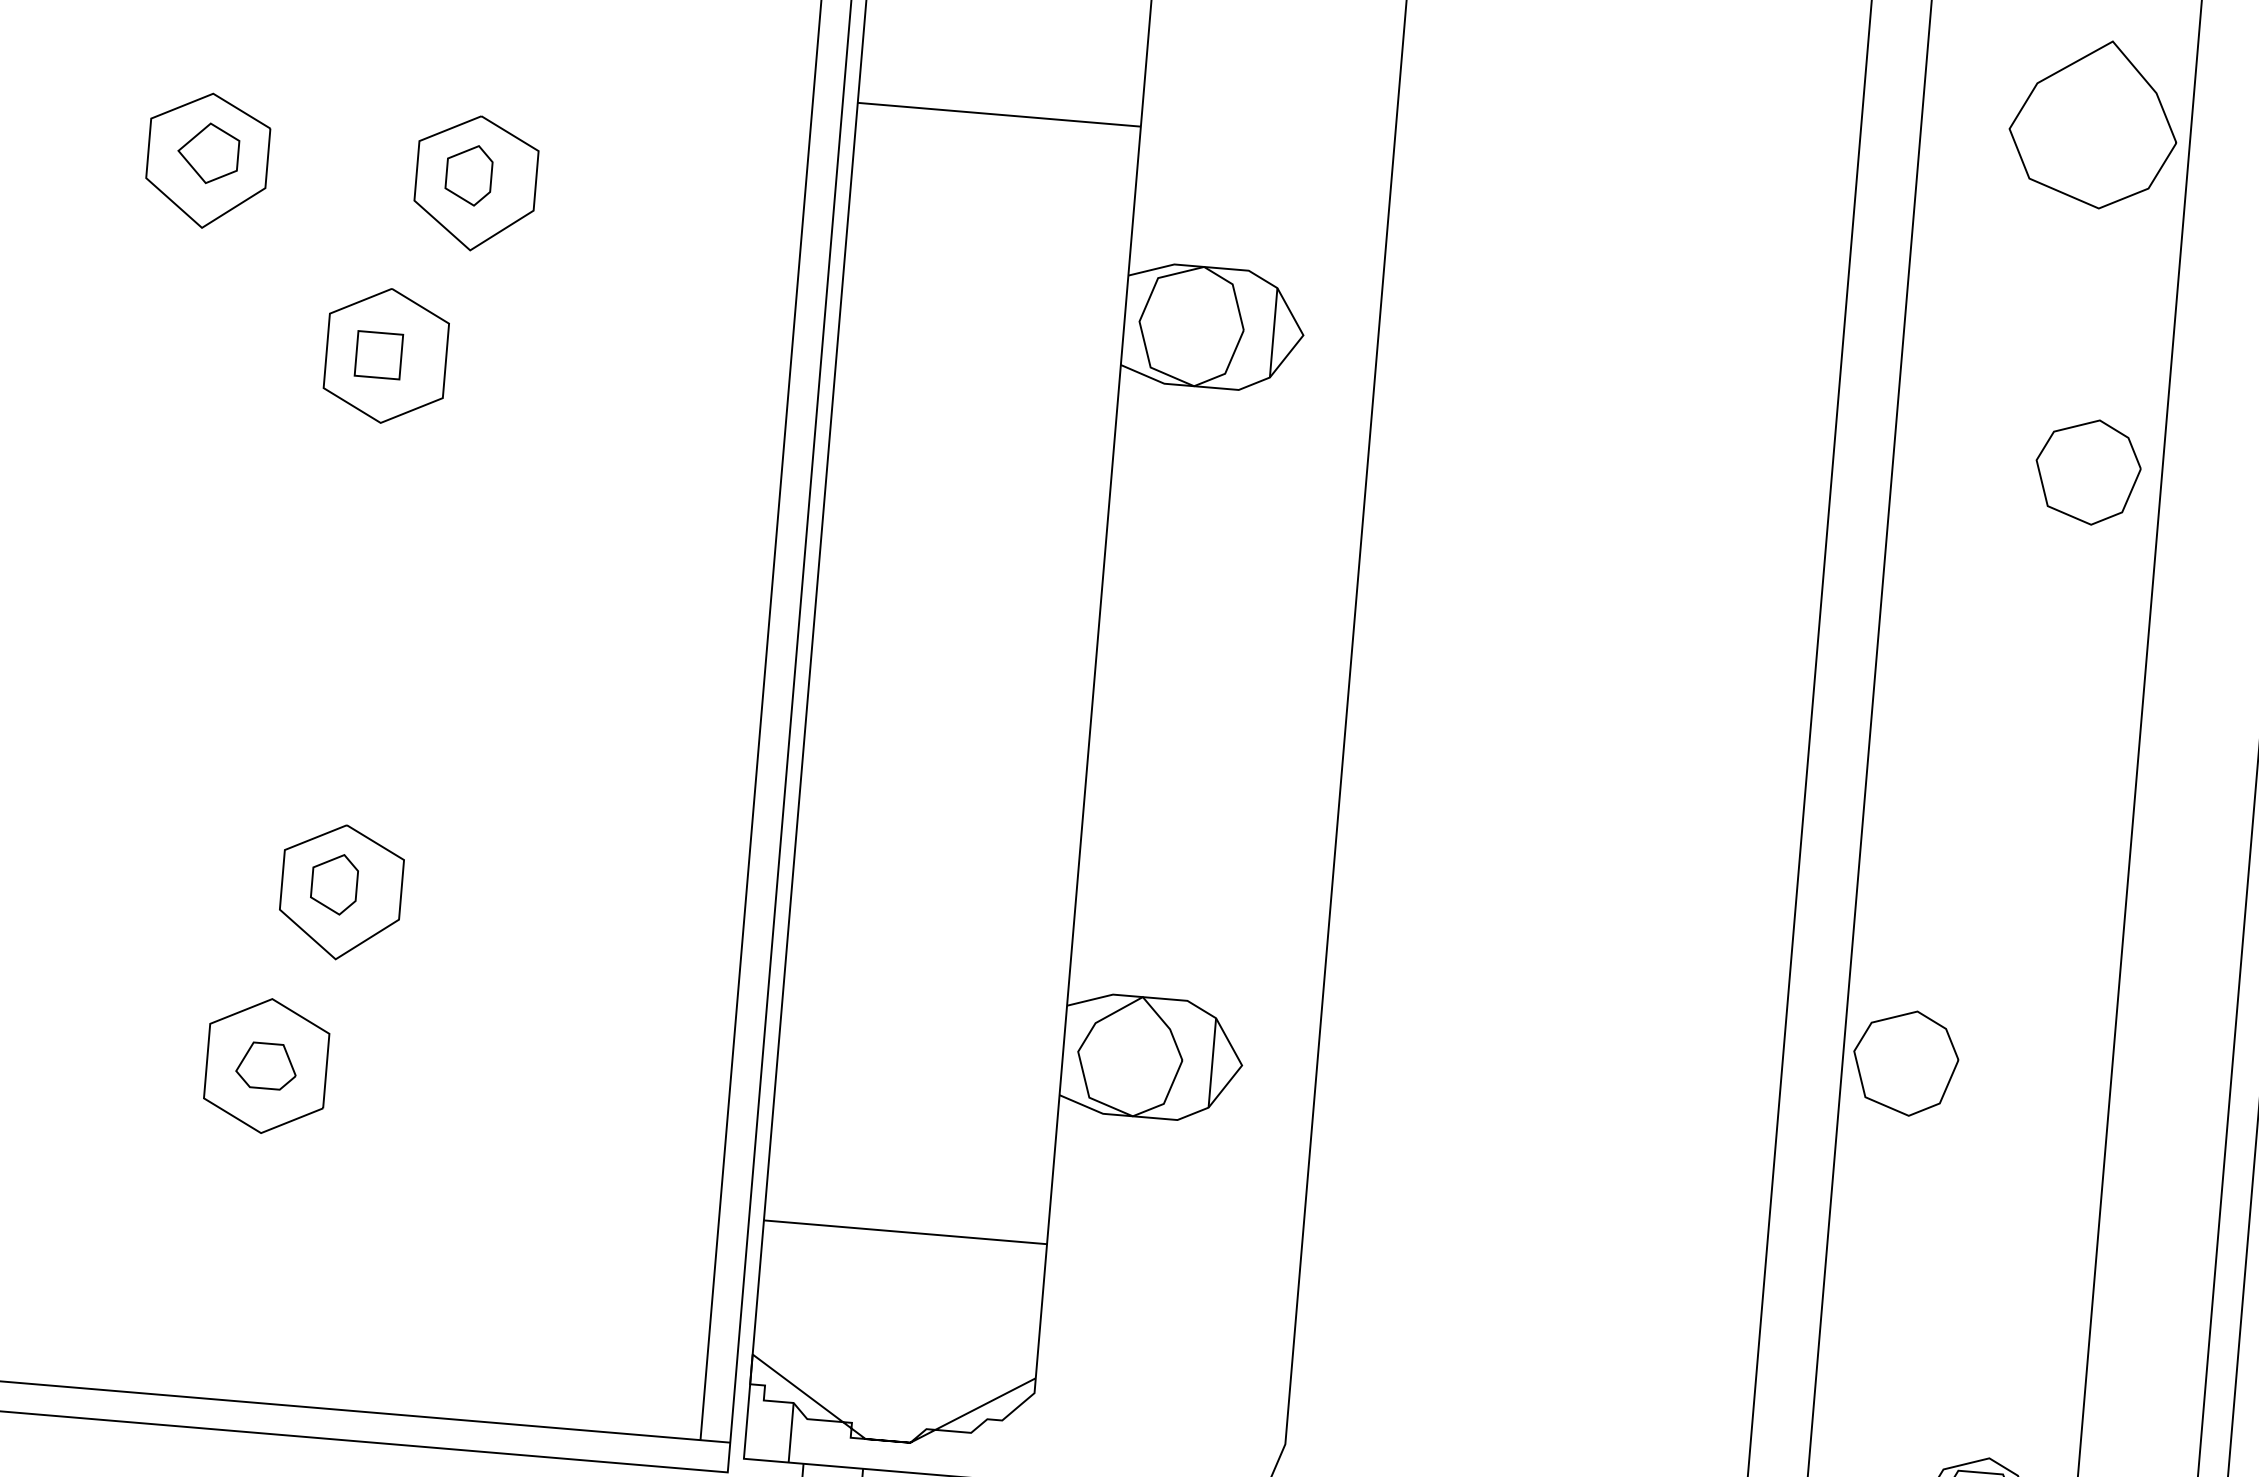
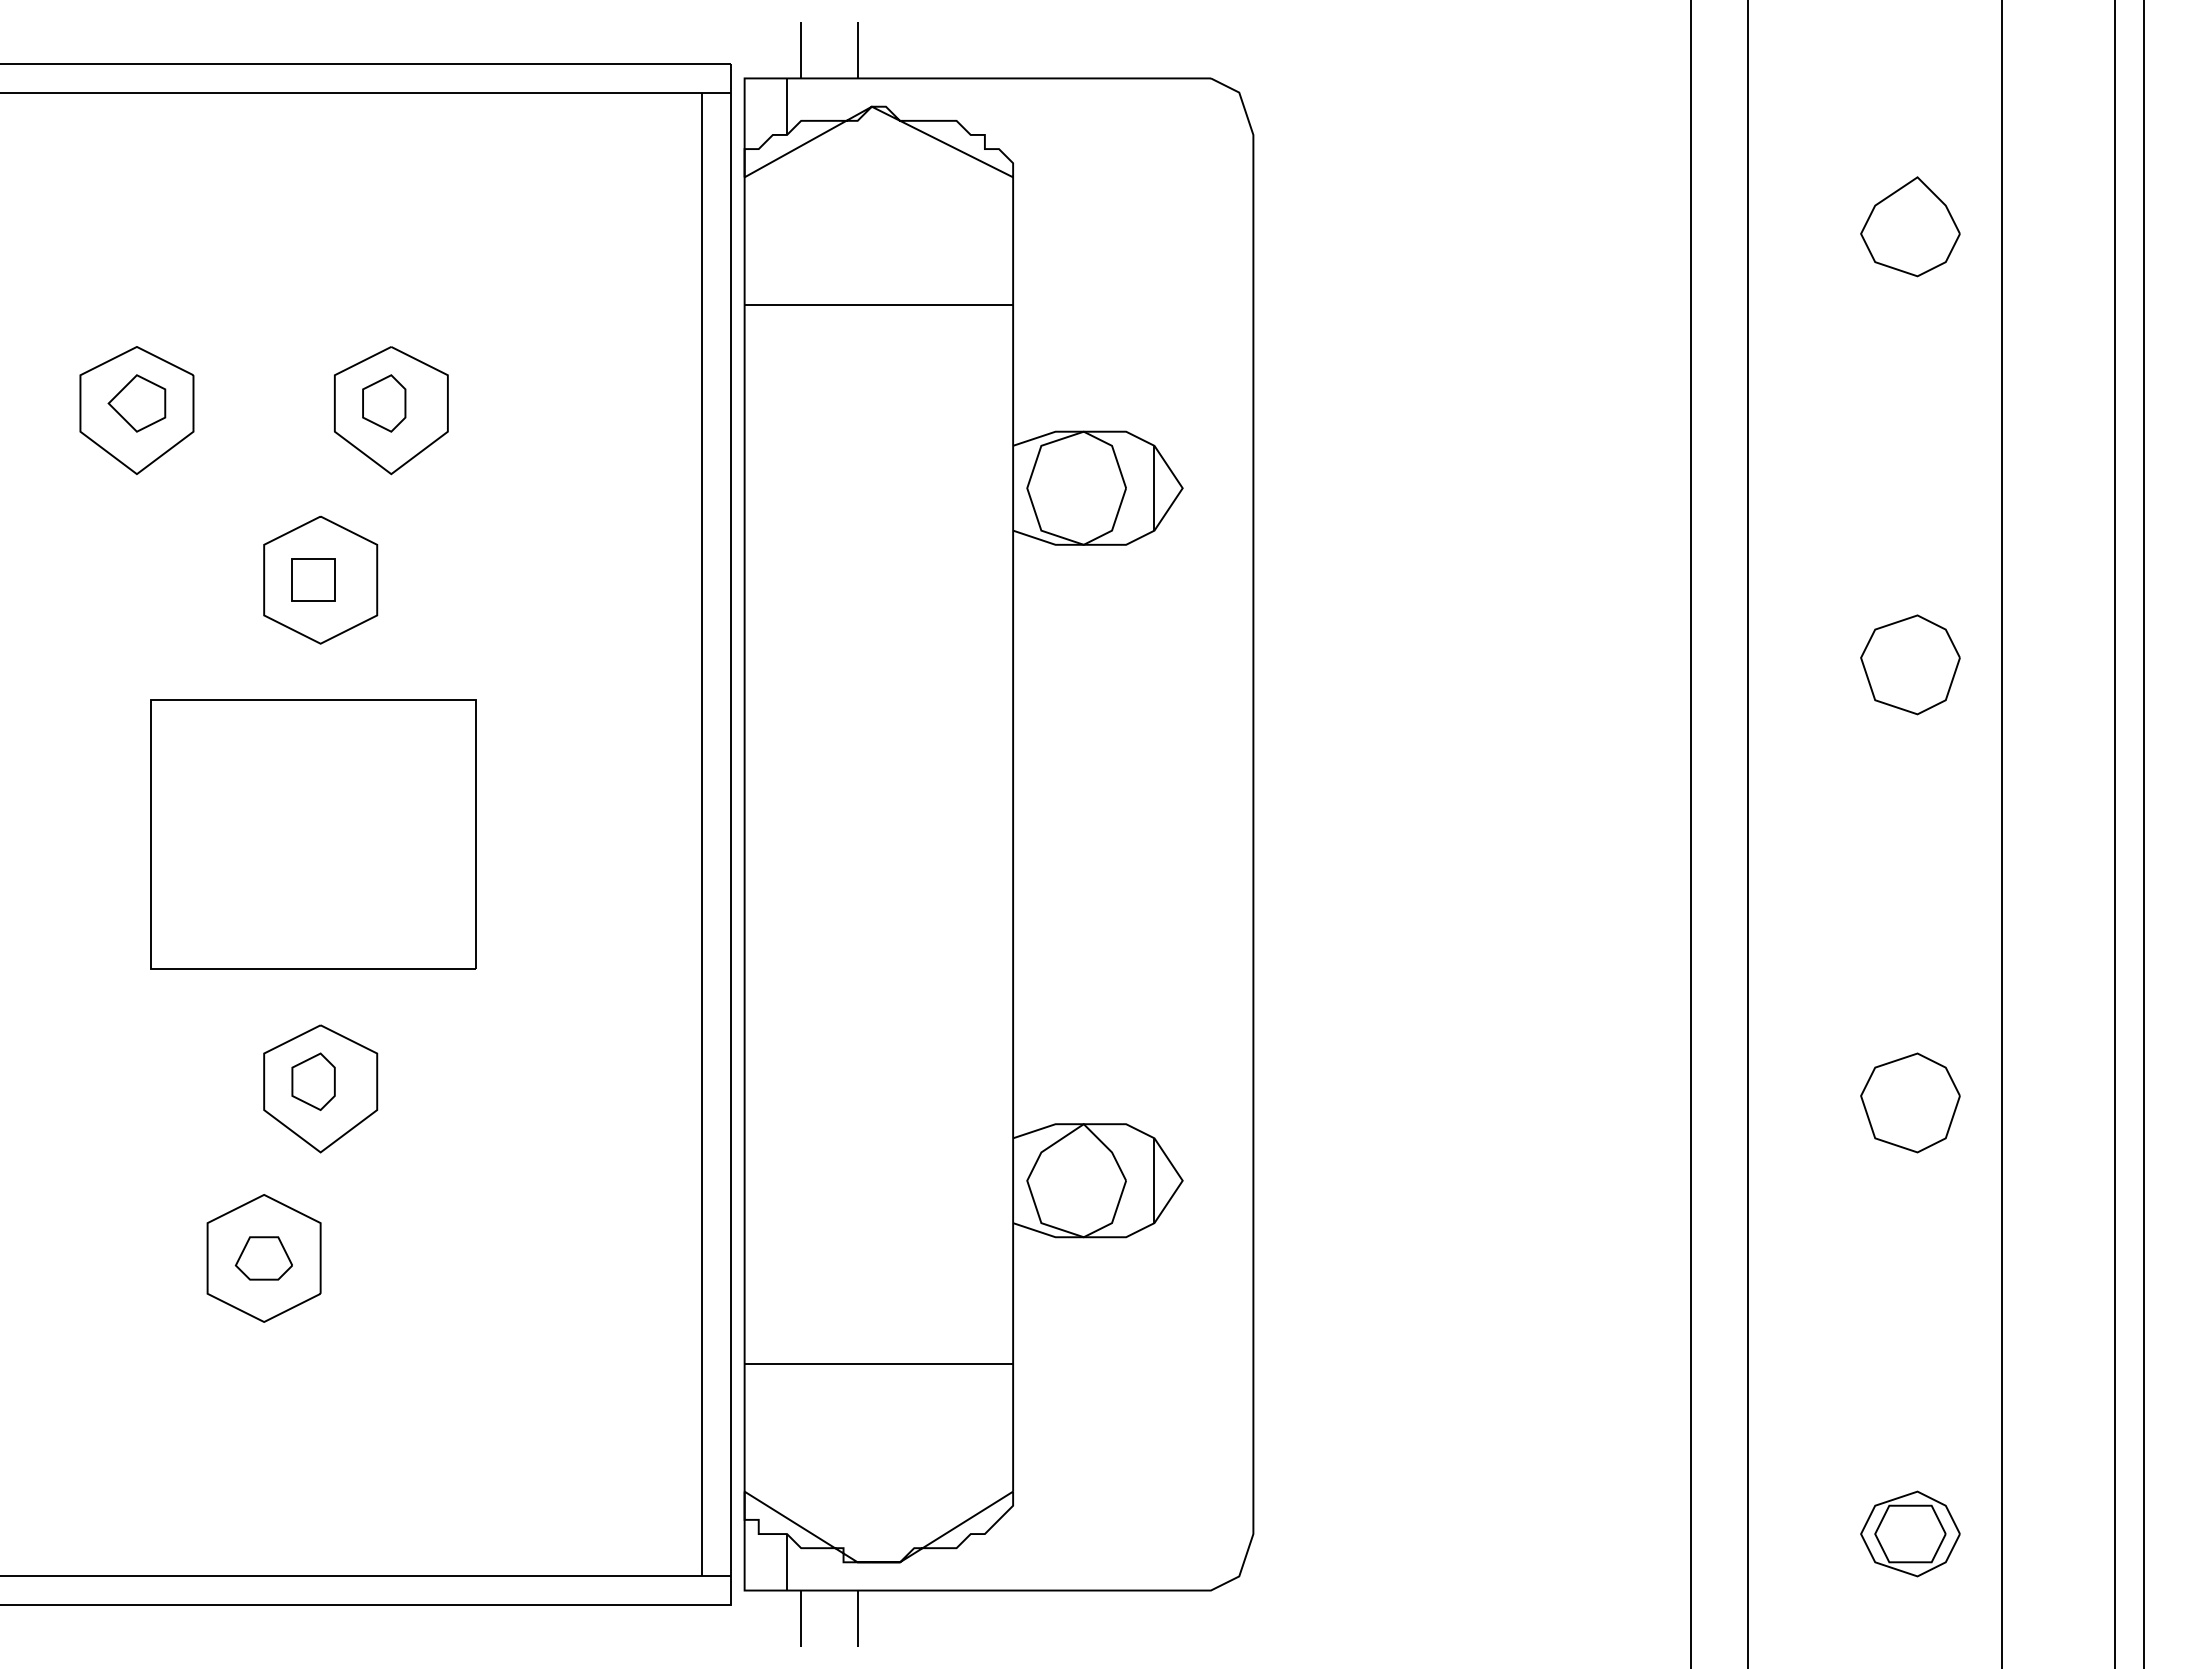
part: (2093, 123) -> (1910, 226), size x0.62
part: (2088, 471) -> (1910, 664), moved
part: (356, 623) -> (313, 834), added
part: (1905, 1062) -> (1910, 1102), moved

